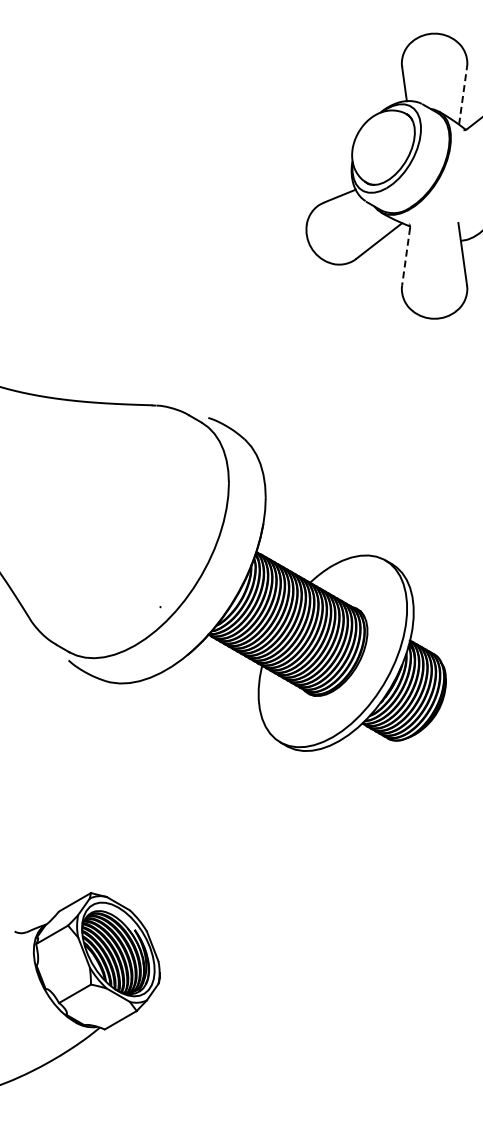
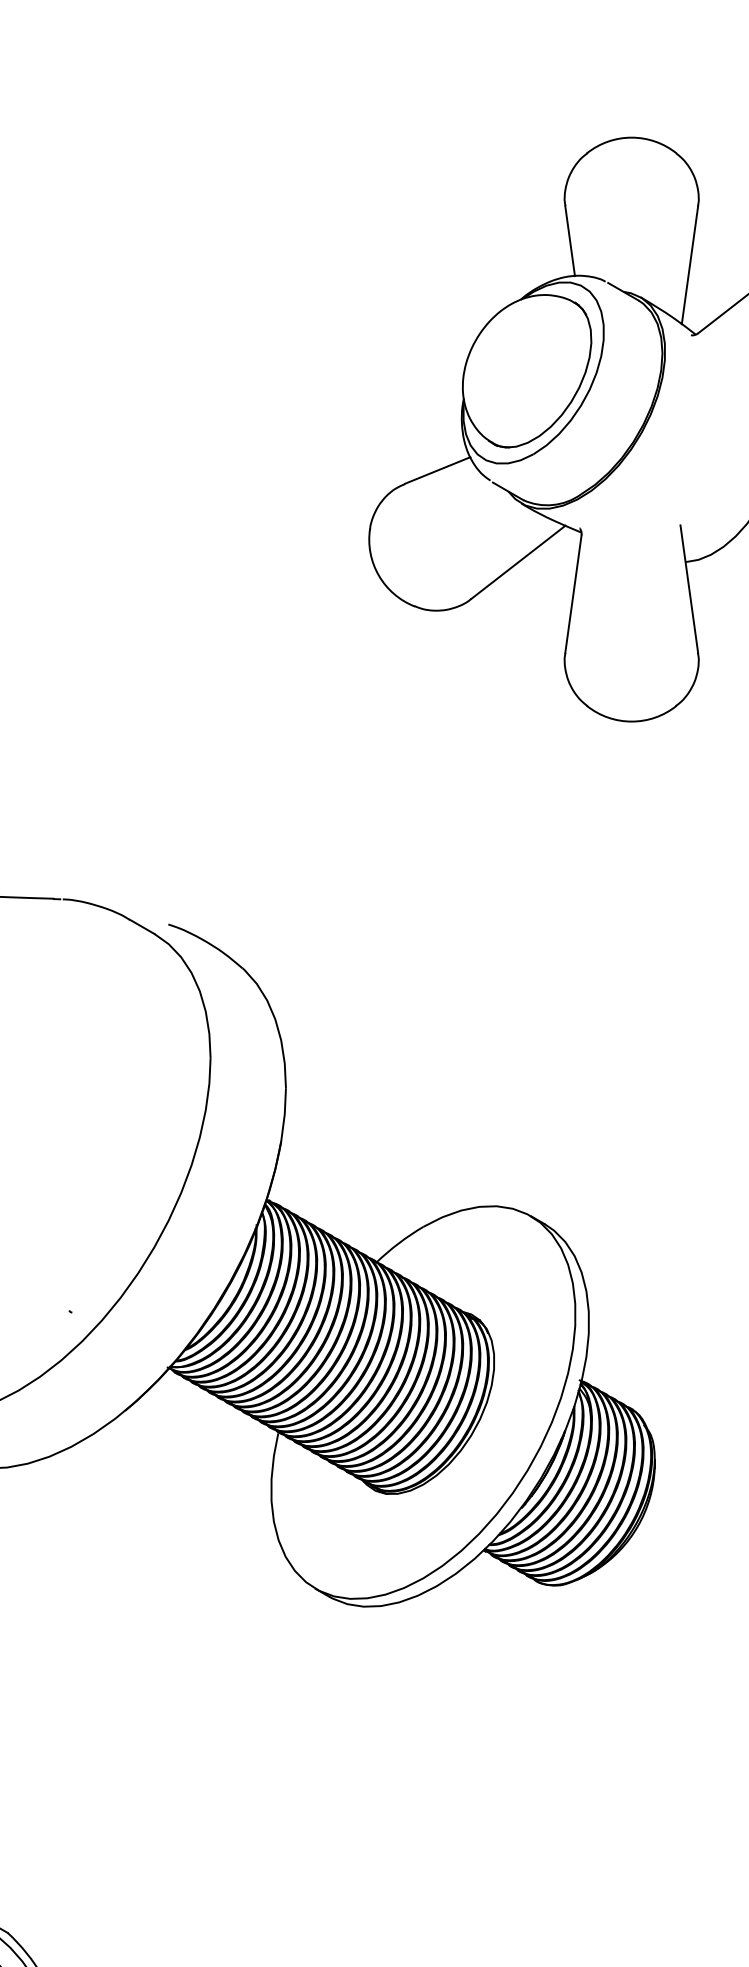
line: (463, 95) -> (690, 264), dashed -> solid
line: (406, 256) -> (574, 594), dashed -> solid

